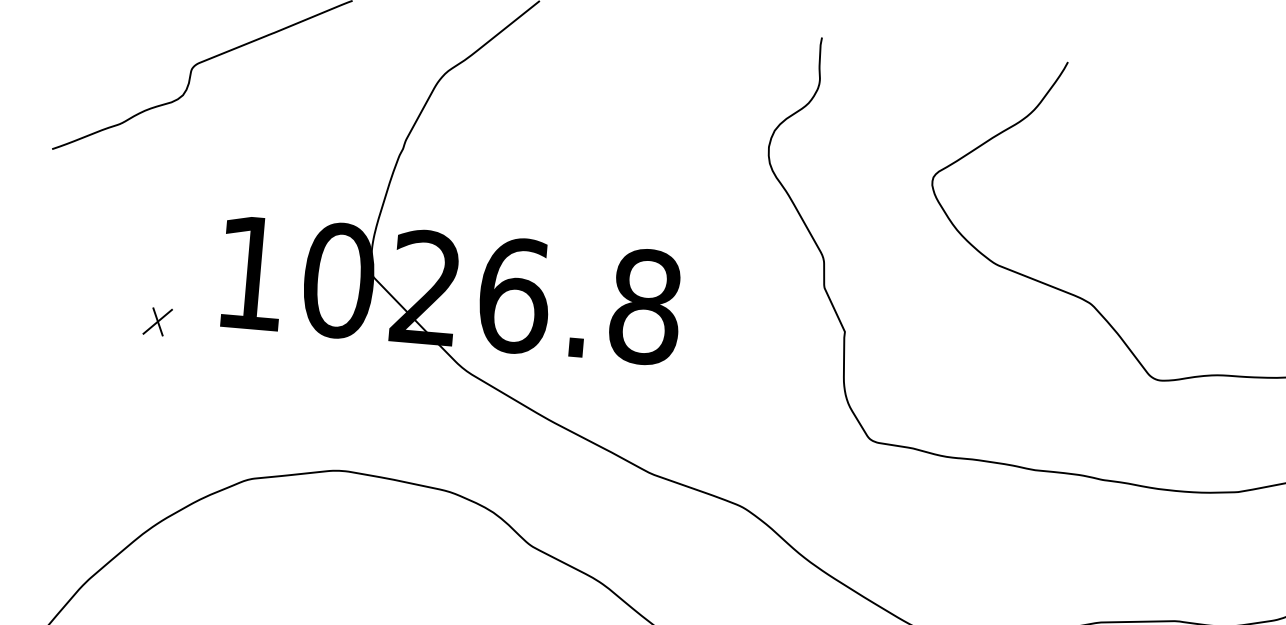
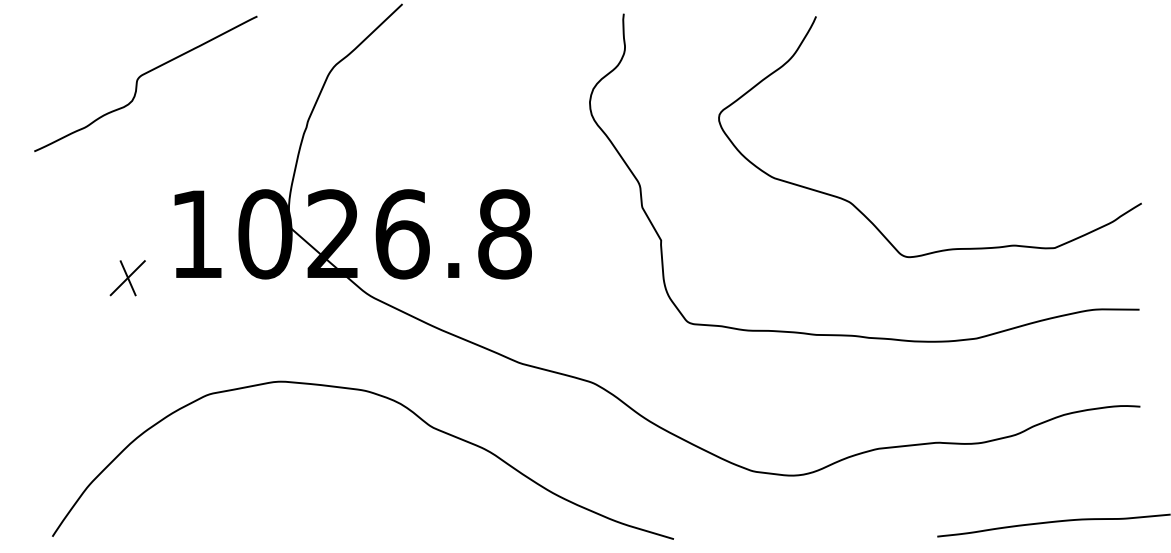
part: (157, 322) -> (127, 278), size x1.67

